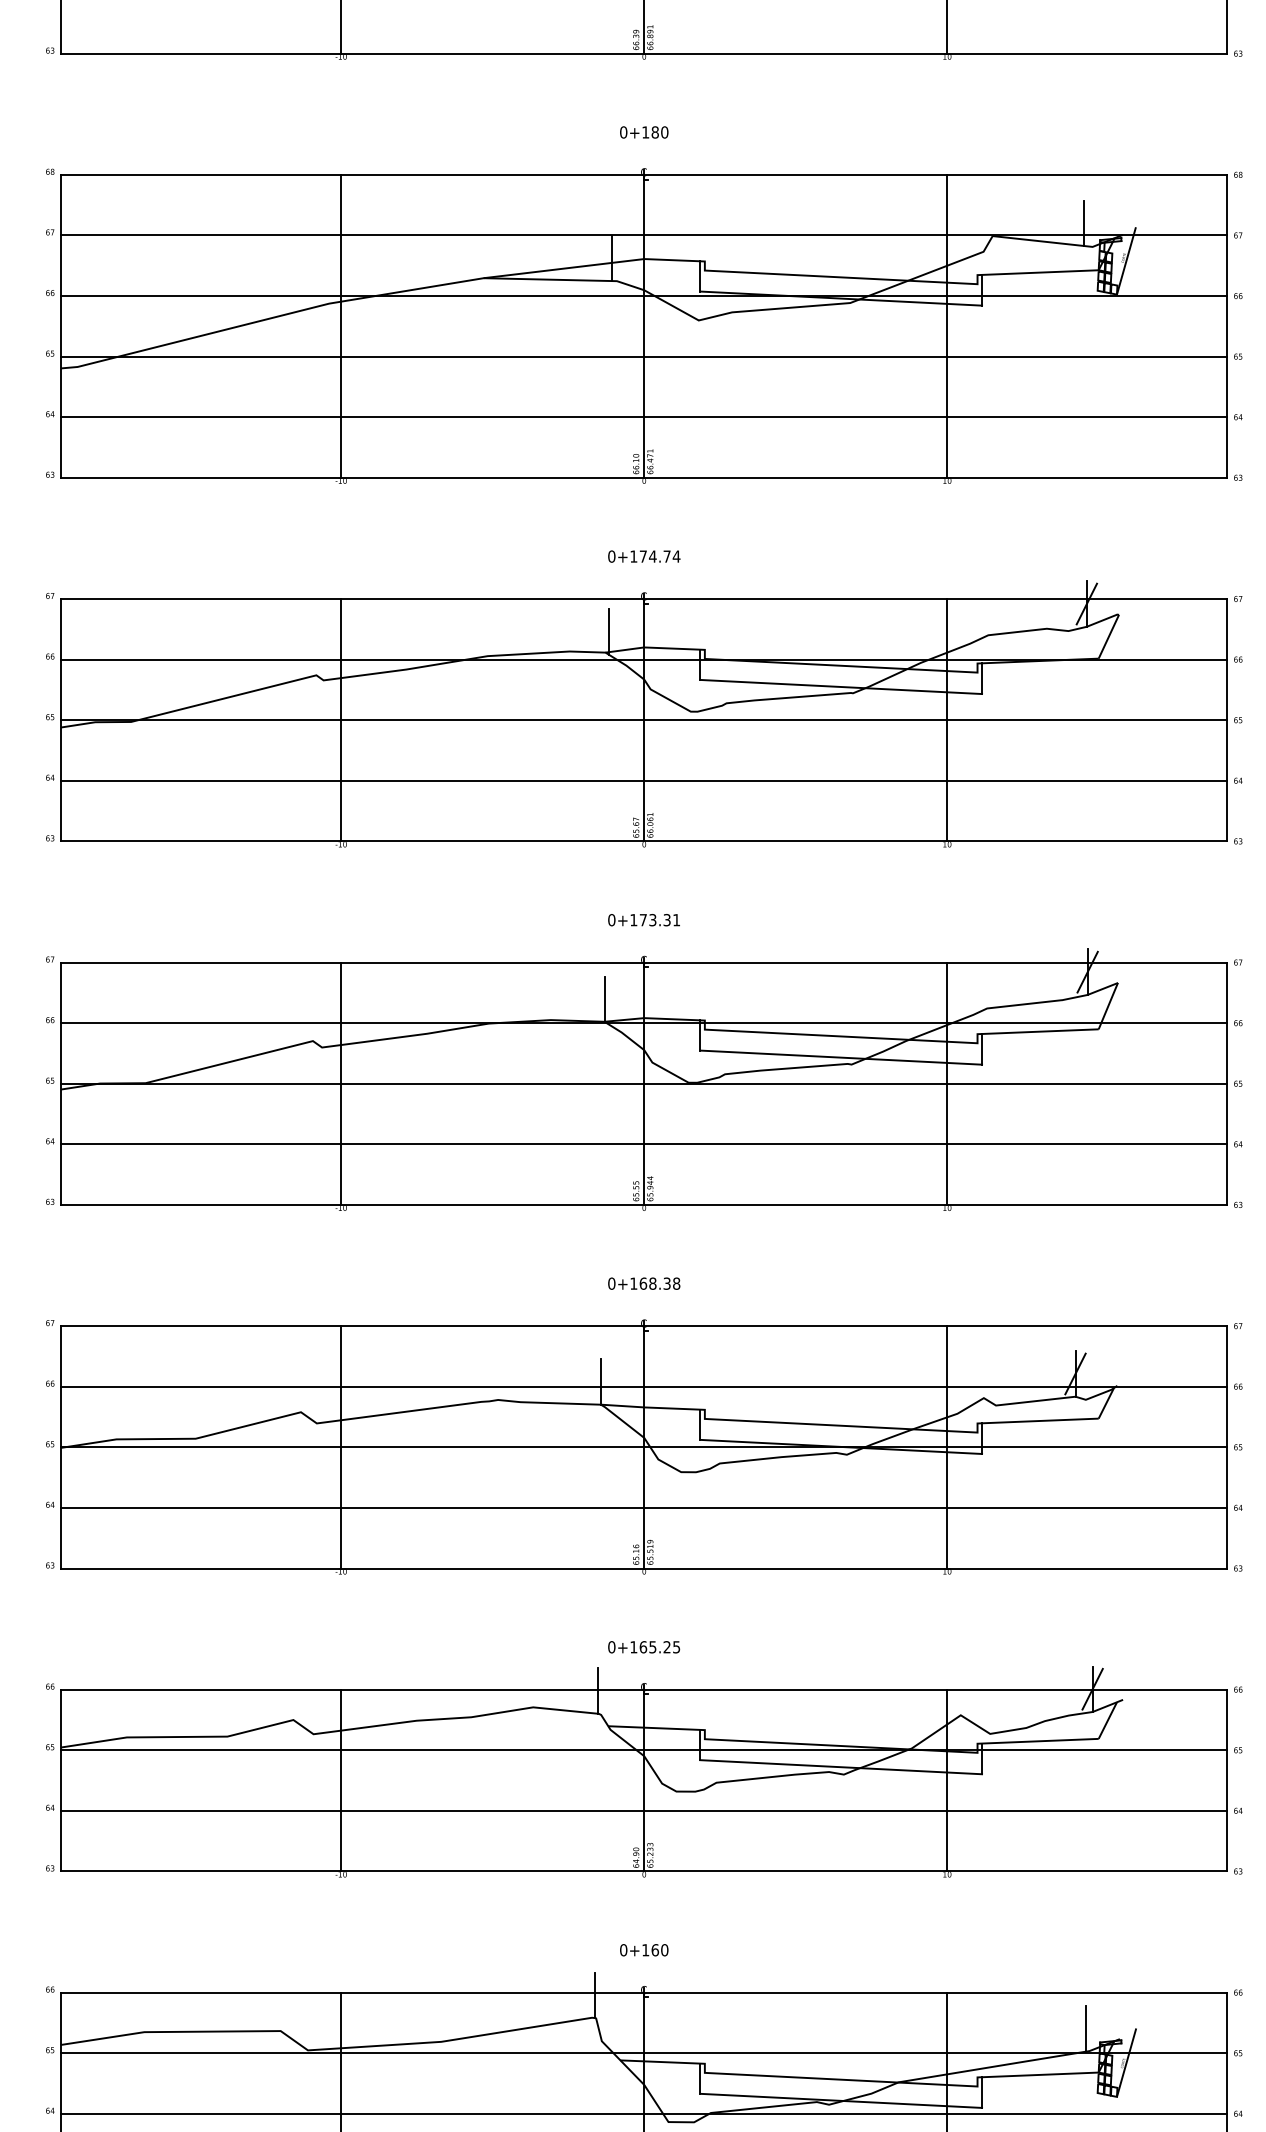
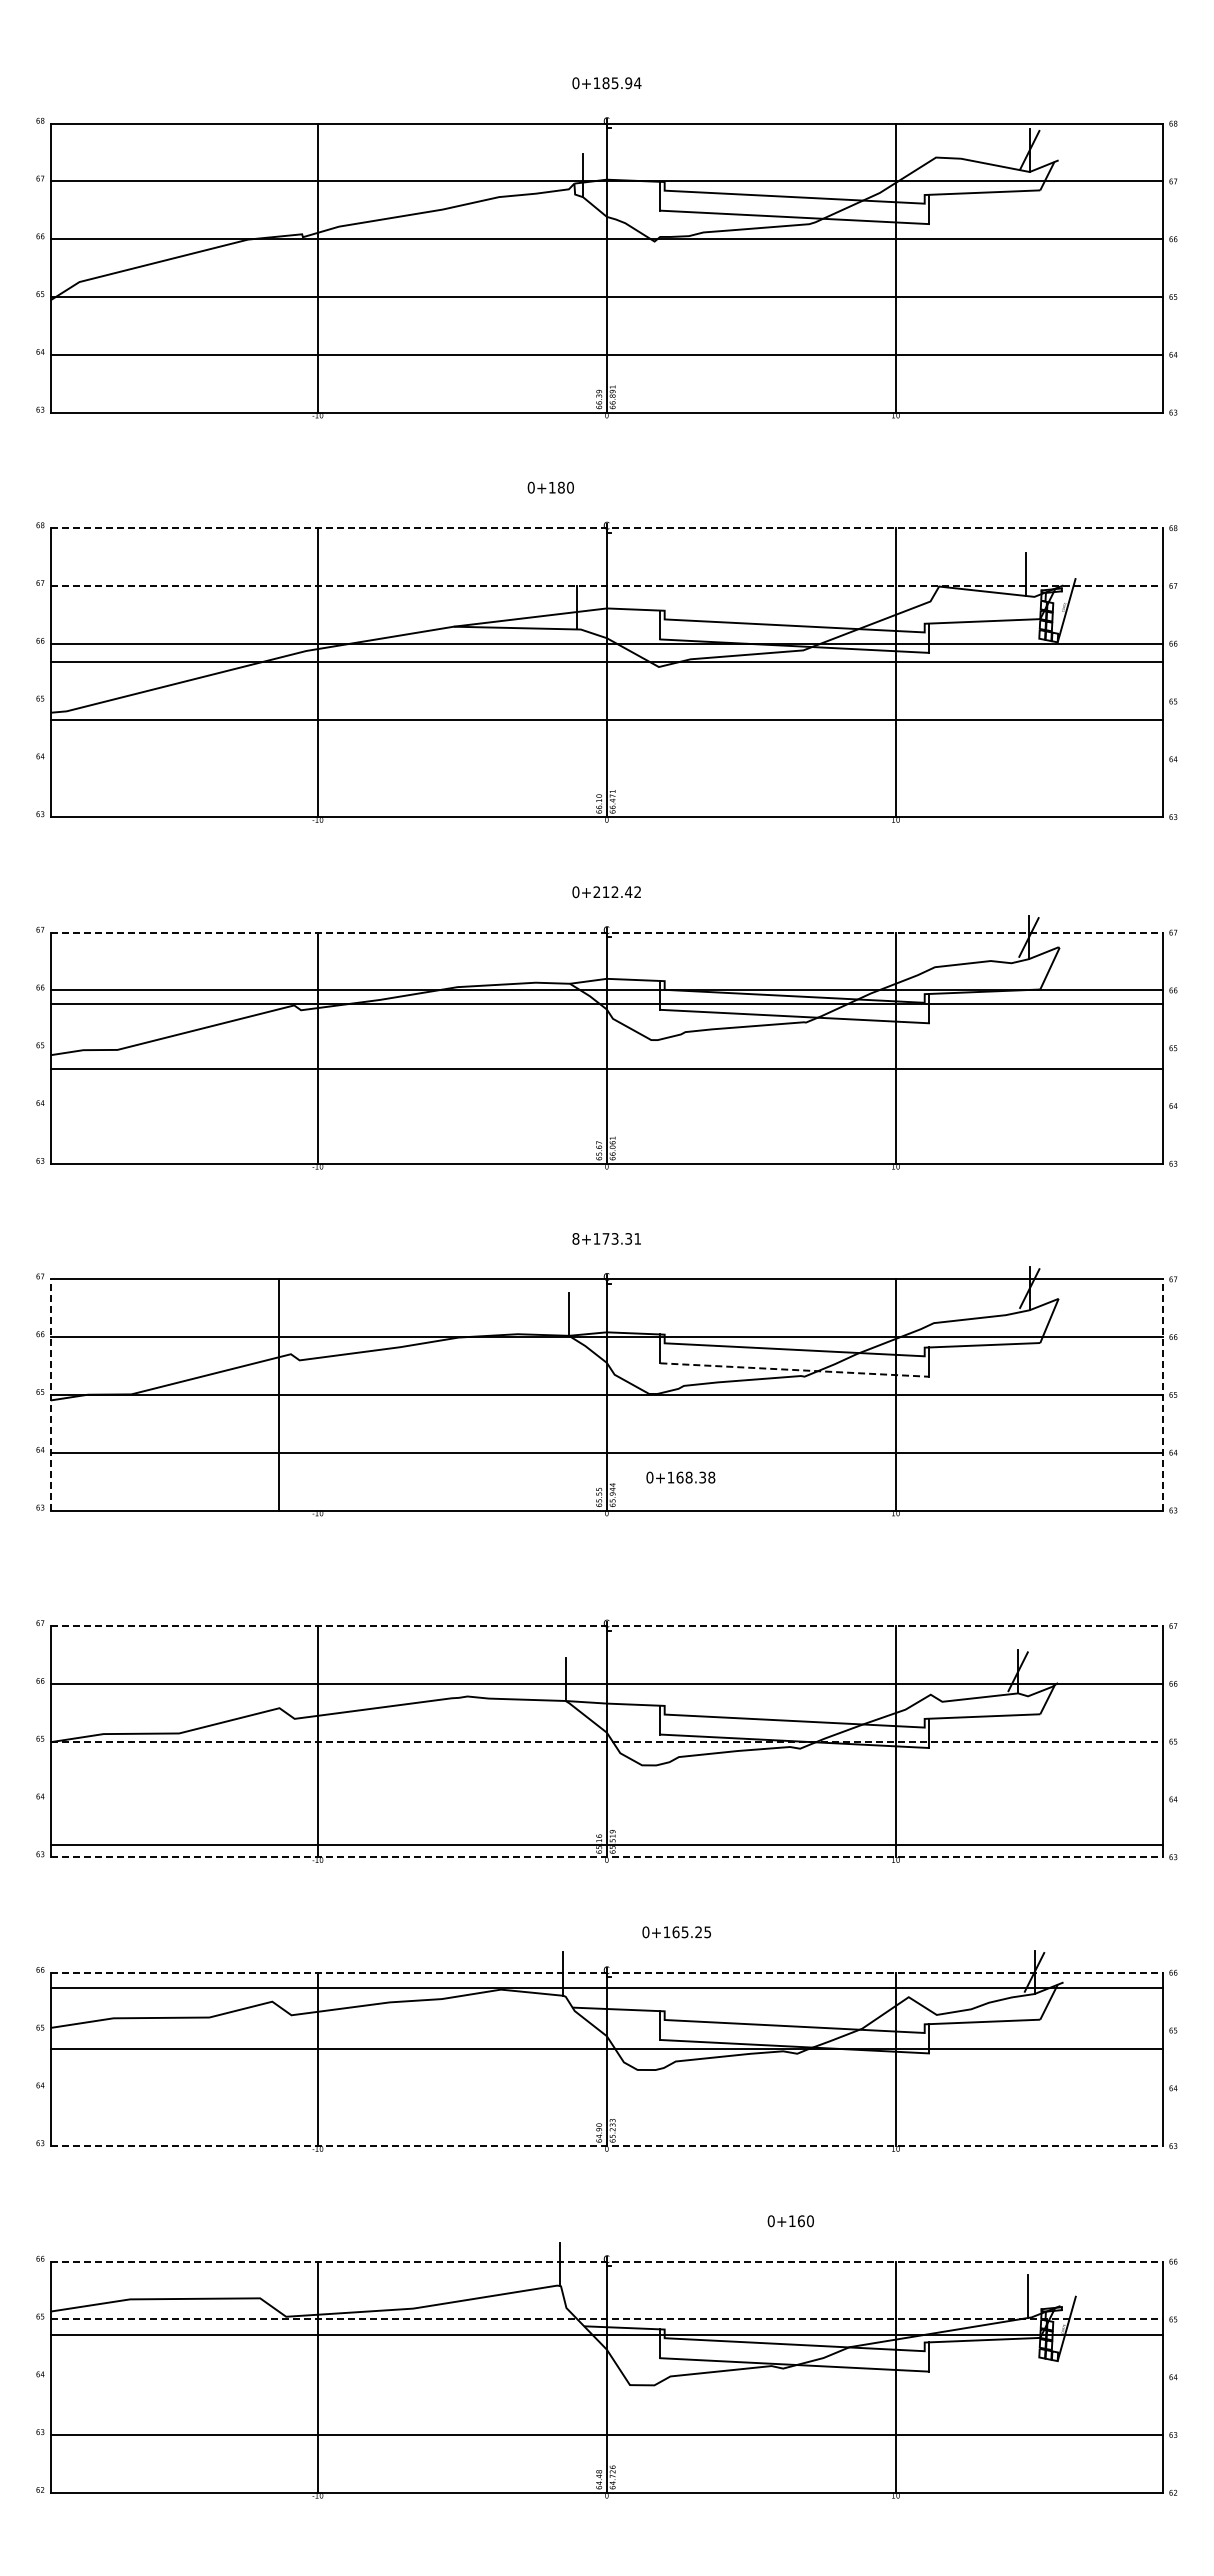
text: (643, 132) -> (550, 487), moved
line: (644, 175) -> (607, 528), solid -> dashed
line: (644, 234) -> (607, 585), solid -> dashed
line: (643, 356) -> (606, 661), moved
line: (643, 417) -> (606, 720), moved
text: (655, 555) -> (617, 891), 0+174.74 -> 0+212.42
line: (644, 598) -> (607, 932), solid -> dashed
line: (608, 631) -> (572, 963), removed
line: (643, 720) -> (606, 1004), moved
line: (643, 781) -> (606, 1069), moved
text: (611, 919) -> (575, 1238), 0+173.31 -> 8+173.31
line: (840, 1058) -> (794, 1370), solid -> dashed
line: (60, 1083) -> (50, 1394), solid -> dashed
line: (340, 1083) -> (278, 1394), moved
line: (1227, 1083) -> (1163, 1394), solid -> dashed
text: (643, 1283) -> (680, 1477), moved
line: (644, 1326) -> (607, 1626), solid -> dashed
line: (644, 1447) -> (607, 1741), solid -> dashed
line: (643, 1507) -> (606, 1845), moved
line: (644, 1568) -> (607, 1857), solid -> dashed
text: (643, 1647) -> (676, 1932), moved
line: (644, 1689) -> (607, 1972), solid -> dashed
line: (643, 1750) -> (606, 1987), moved
line: (643, 1811) -> (606, 2049), moved
line: (644, 1871) -> (607, 2146), solid -> dashed
text: (643, 1950) -> (790, 2221), moved
line: (644, 1992) -> (607, 2261), solid -> dashed
line: (644, 2053) -> (607, 2319), solid -> dashed
line: (643, 2114) -> (606, 2335), moved

